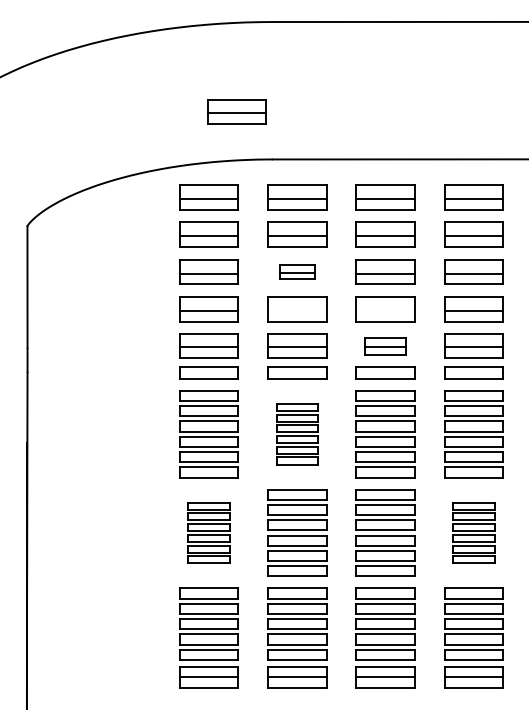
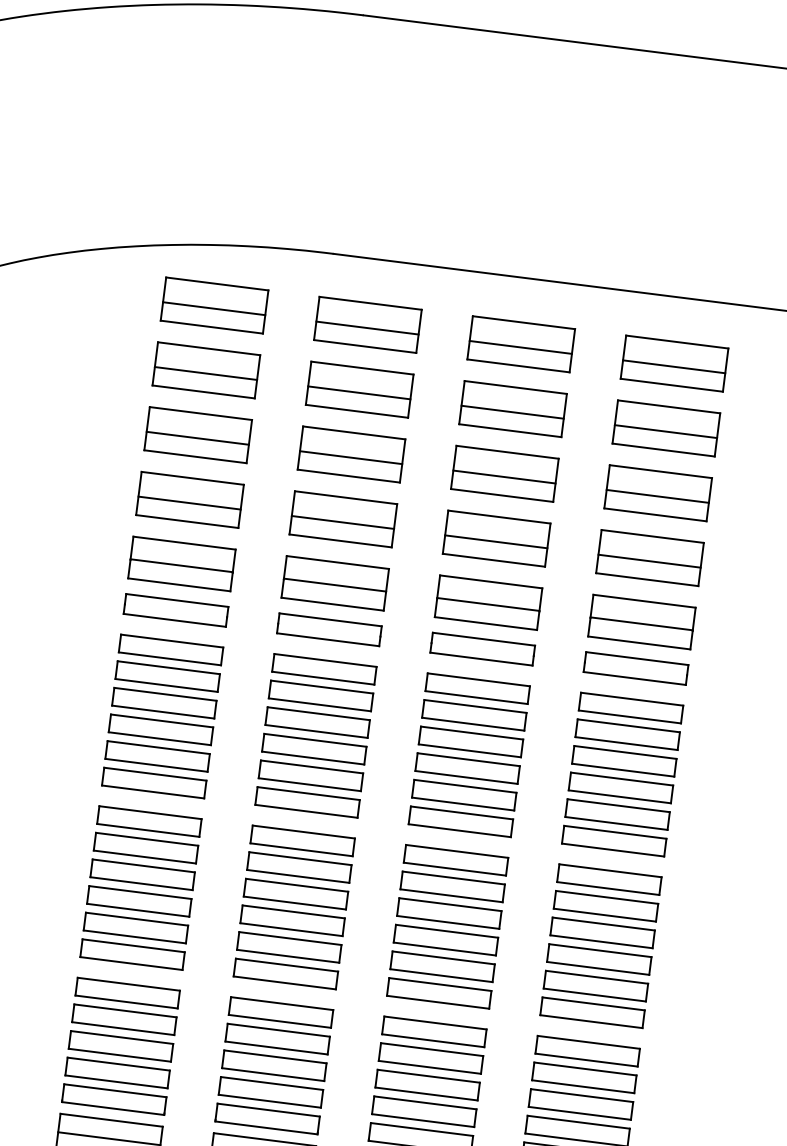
part: (236, 111) -> (281, 162), removed
part: (297, 271) -> (351, 453), size x1.67
line: (296, 311) -> (341, 522), added
line: (385, 311) -> (495, 542), added
part: (385, 345) -> (488, 601), size x1.43
part: (297, 434) -> (316, 736), size x1.43
part: (208, 532) -> (140, 887), size x1.43
part: (473, 532) -> (600, 945), size x1.43

